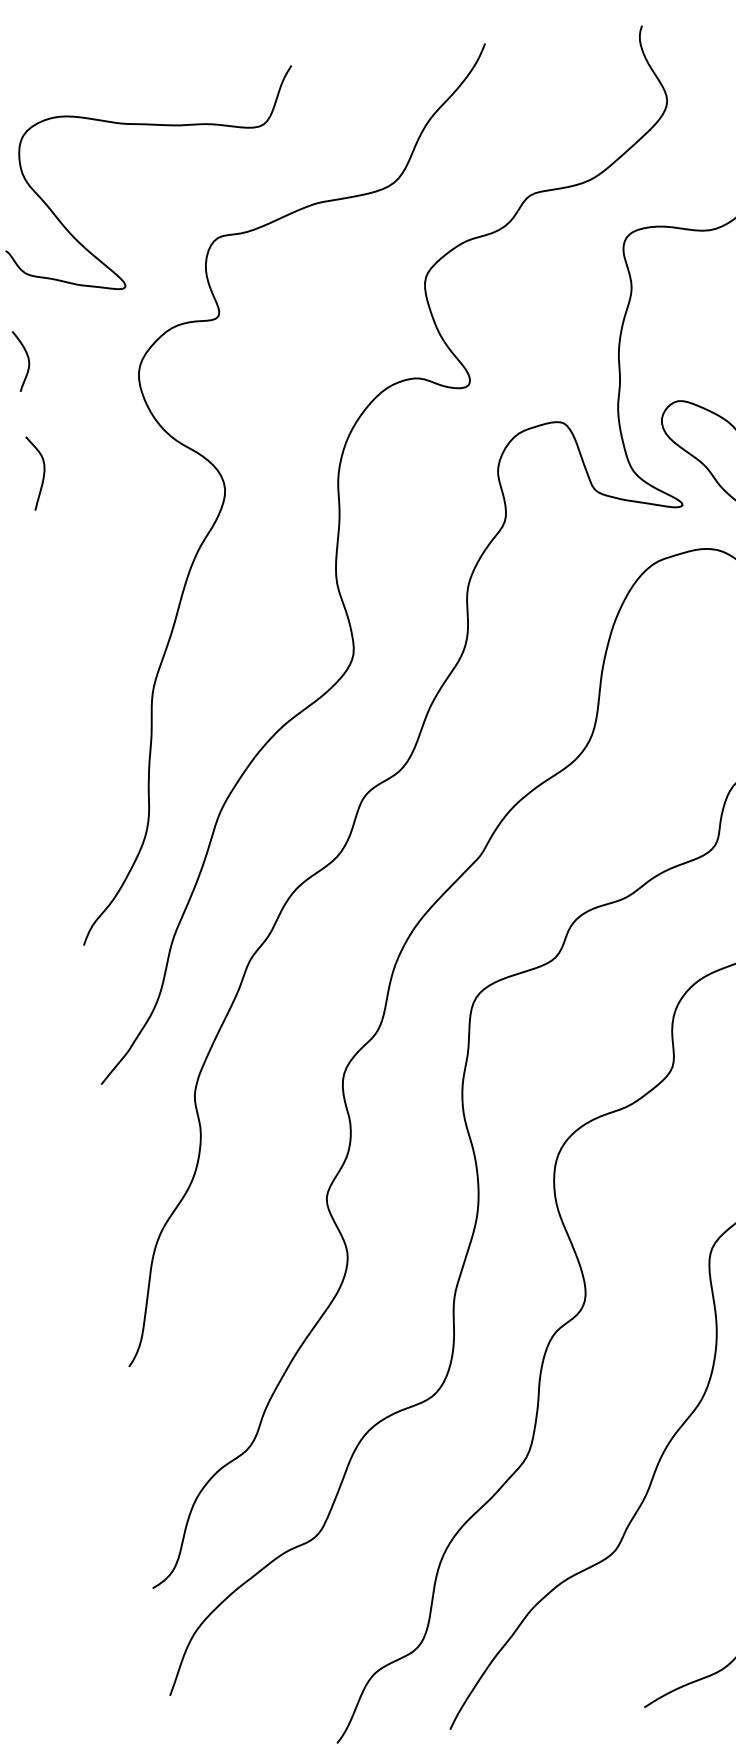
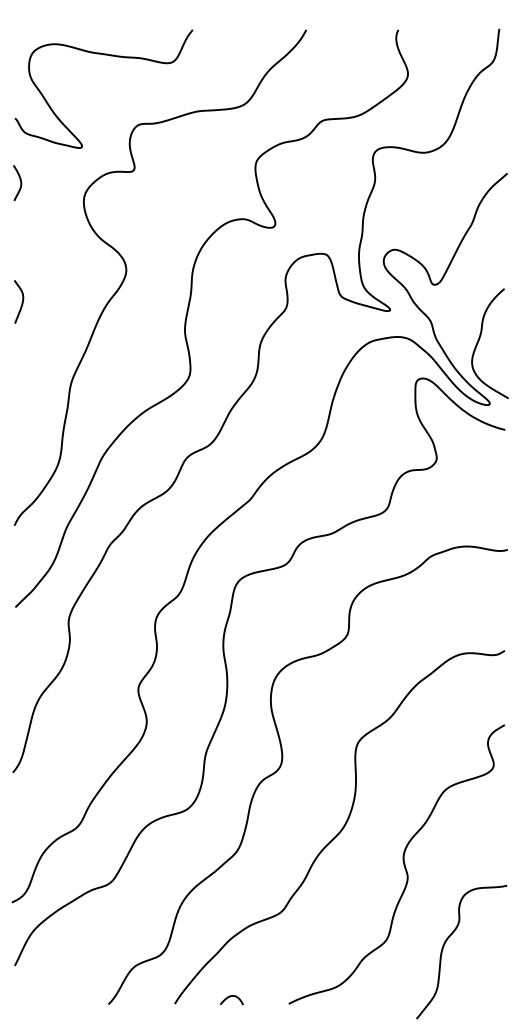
curve: (42, 473) -> (21, 302), moved
curve: (543, 1707) -> (230, 997), added

